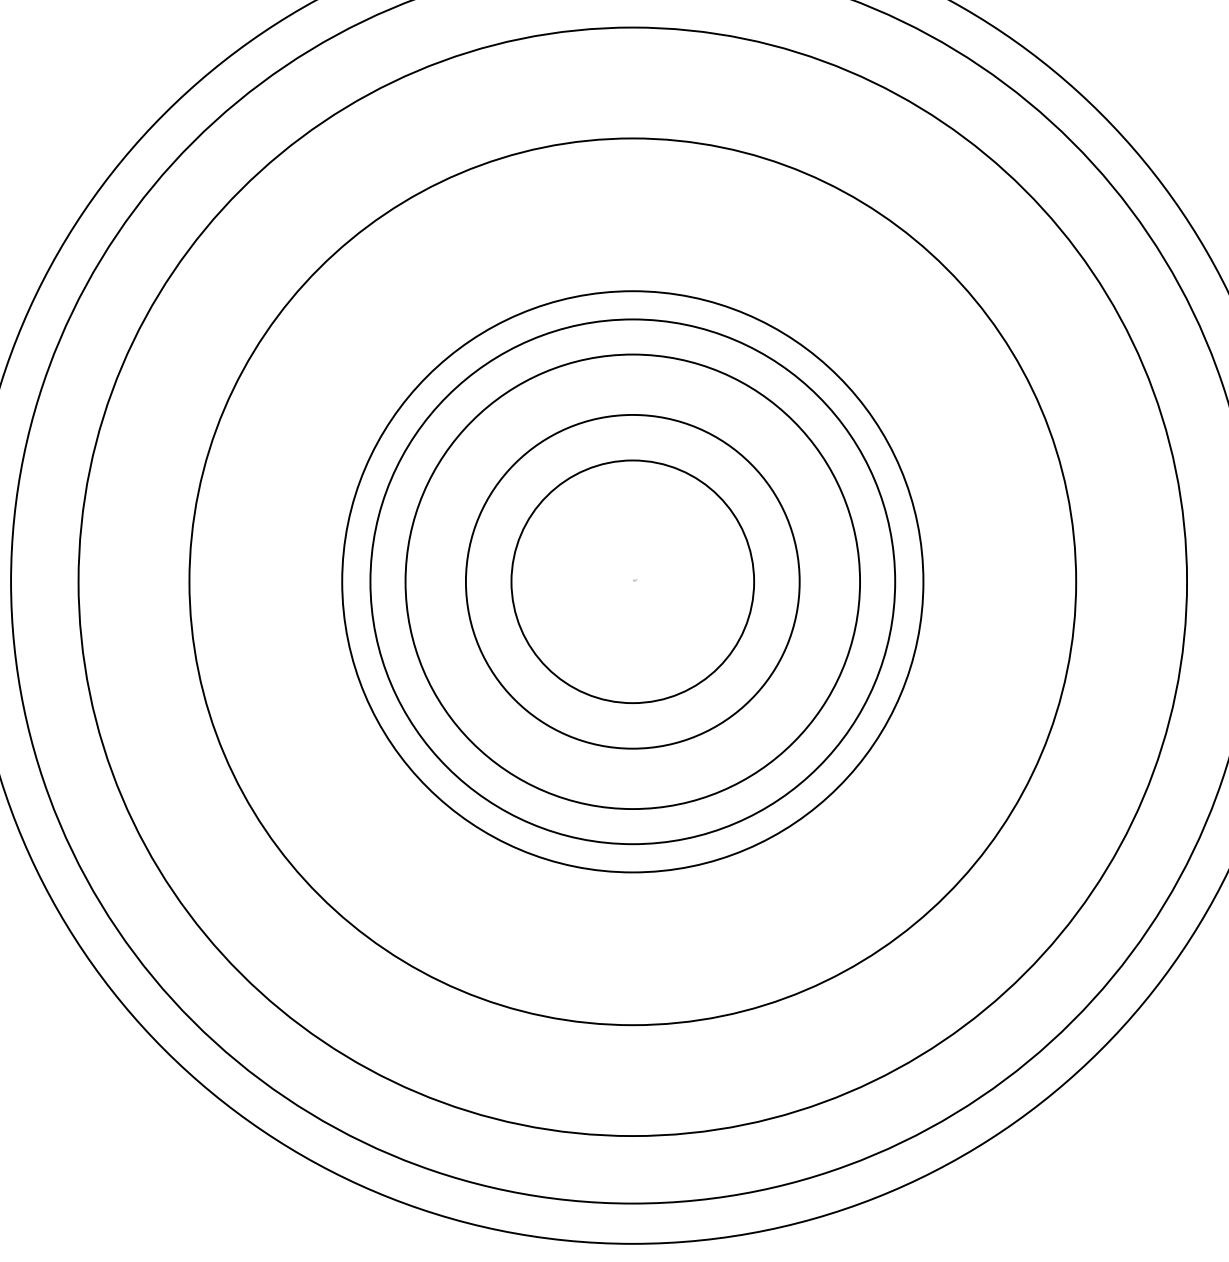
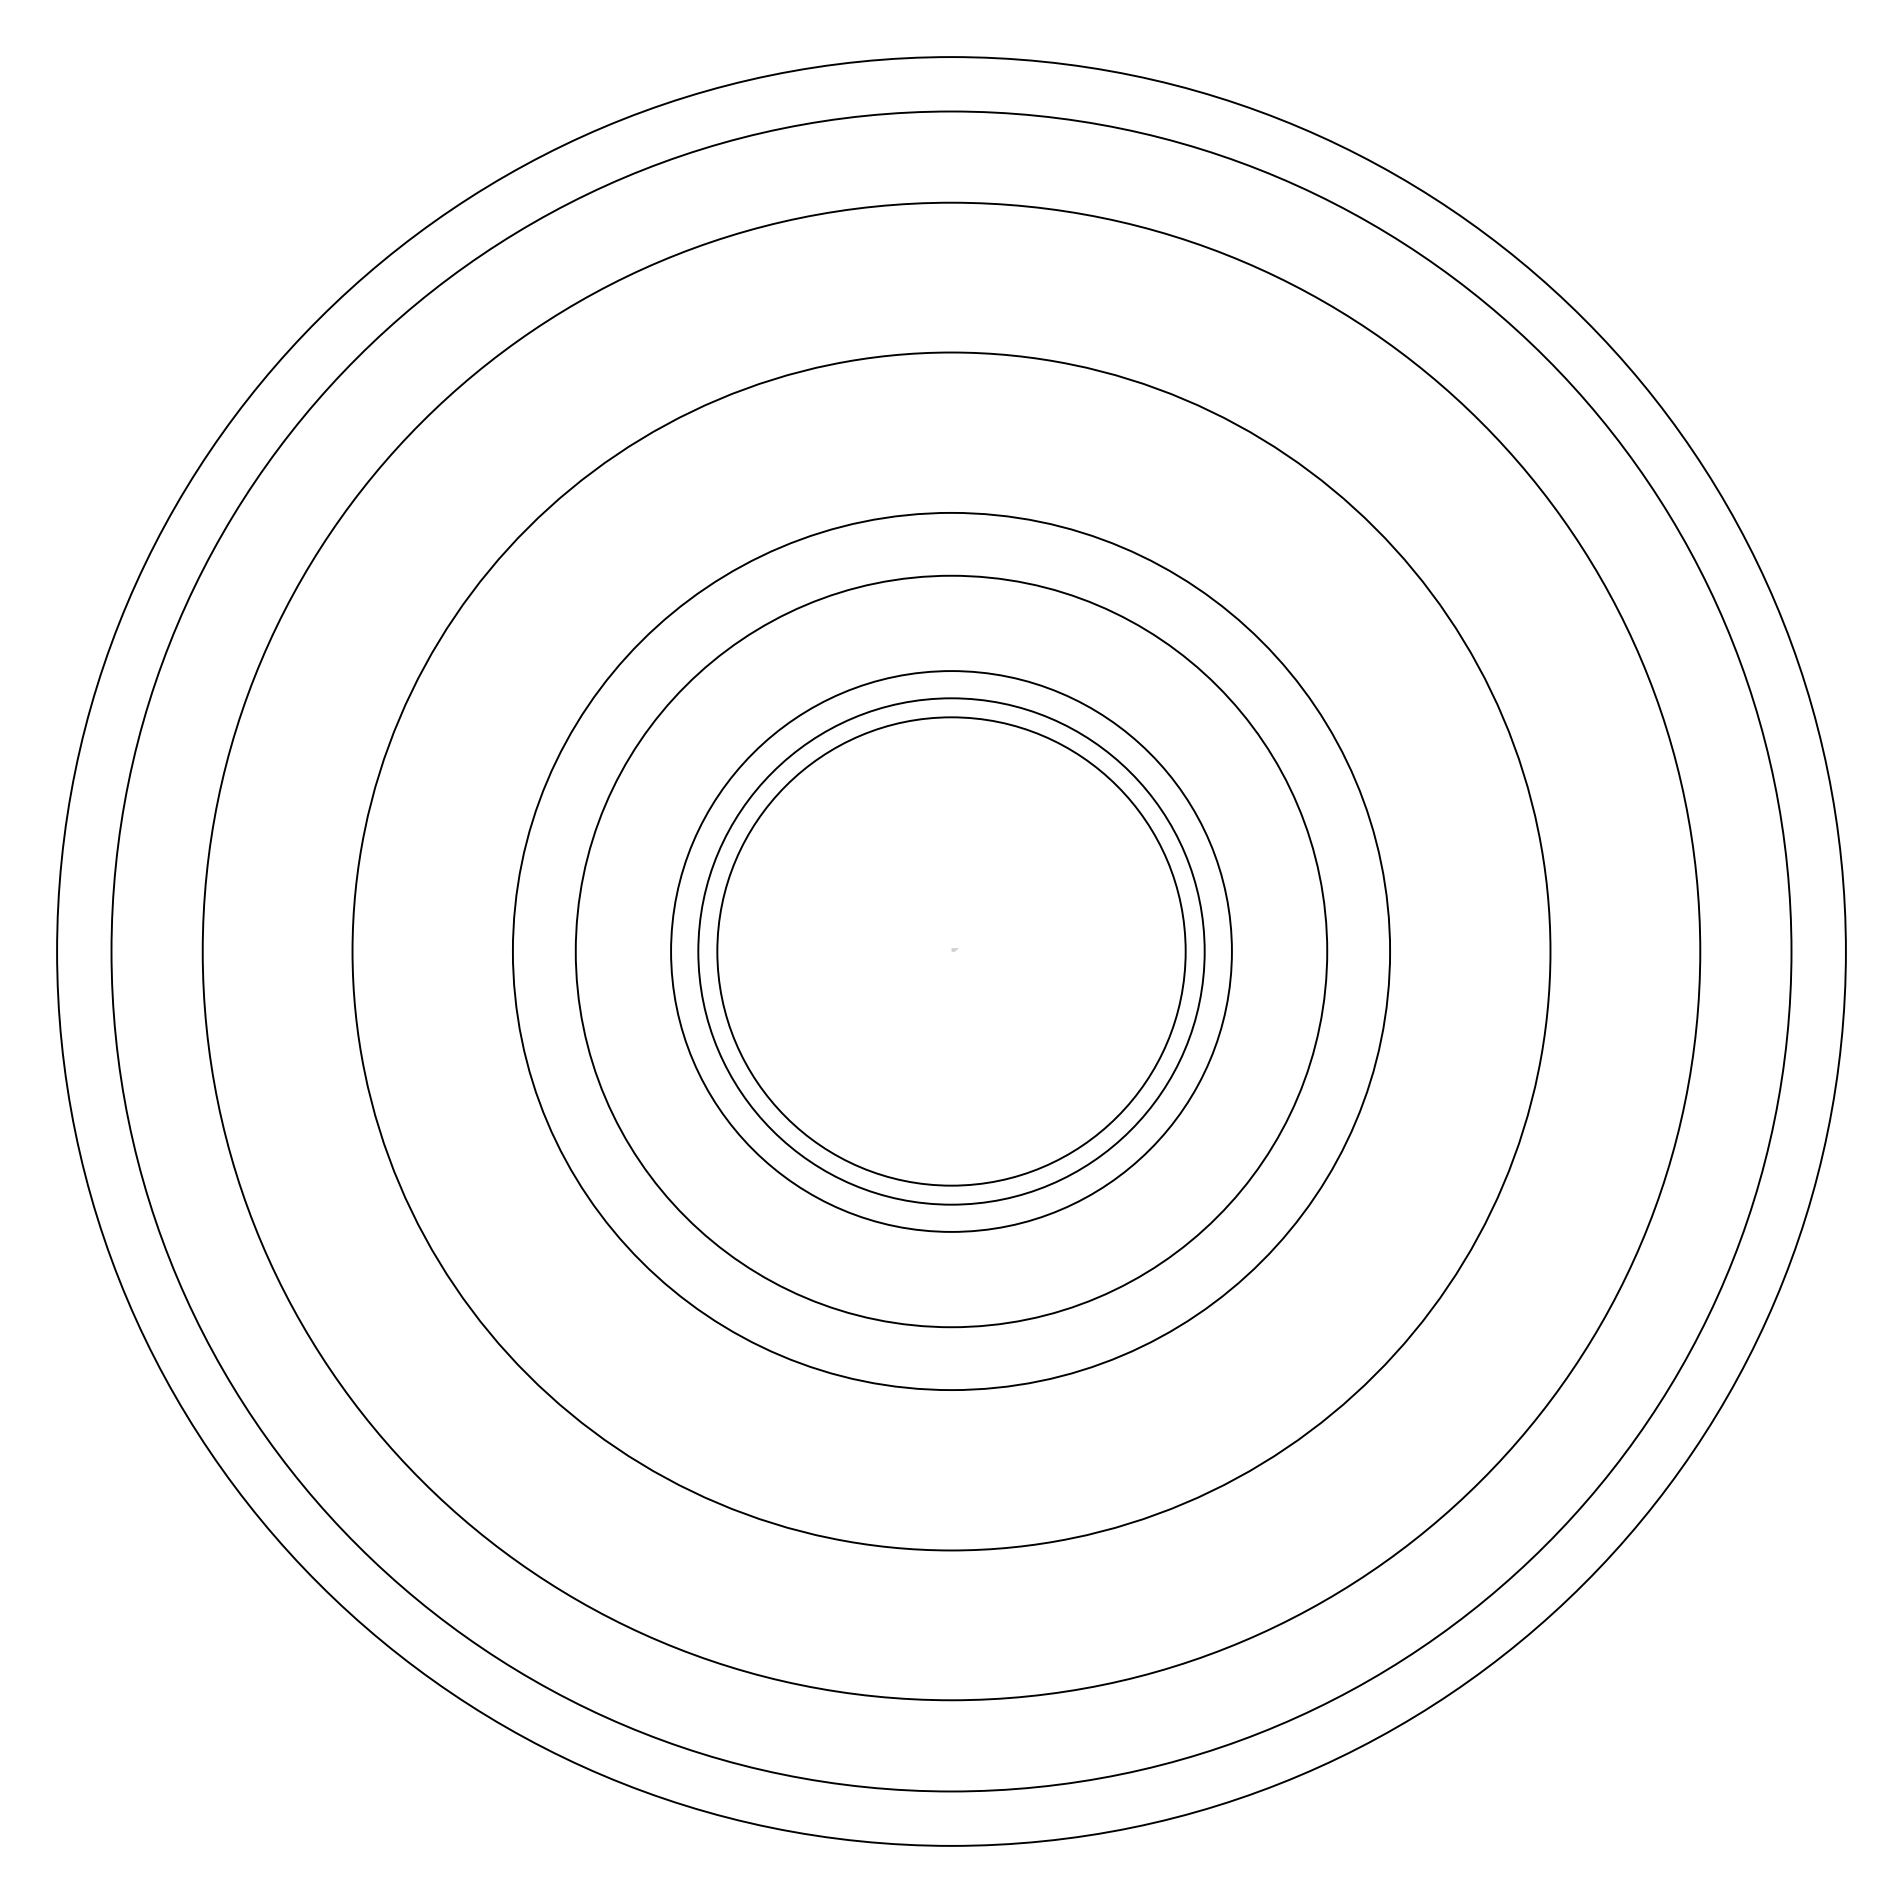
circle: (632, 581) -> (951, 951), size x0.71
circle: (632, 581) -> (951, 951), size x0.71
circle: (632, 581) -> (951, 951), size x1.43
circle: (632, 581) -> (951, 951), size x1.43
circle: (632, 581) -> (951, 951), size x1.67

